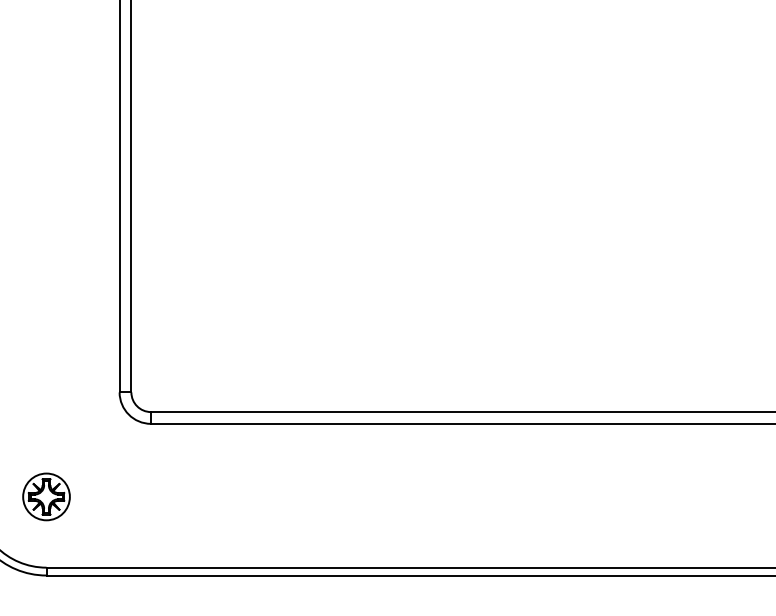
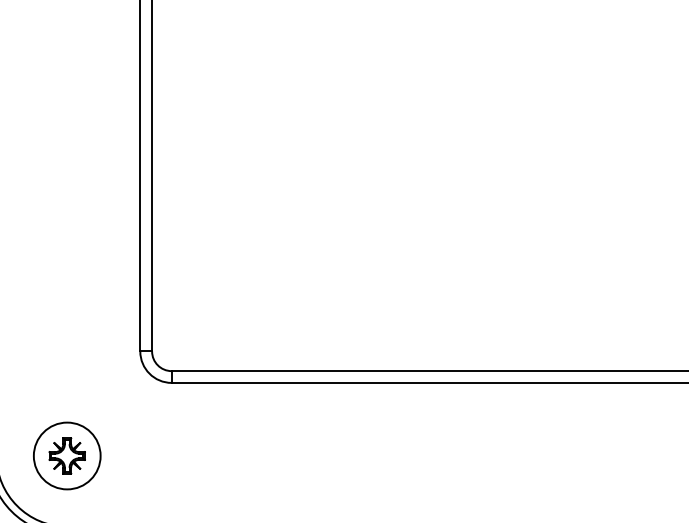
circle: (46, 496) -> (67, 455), size x1.43

